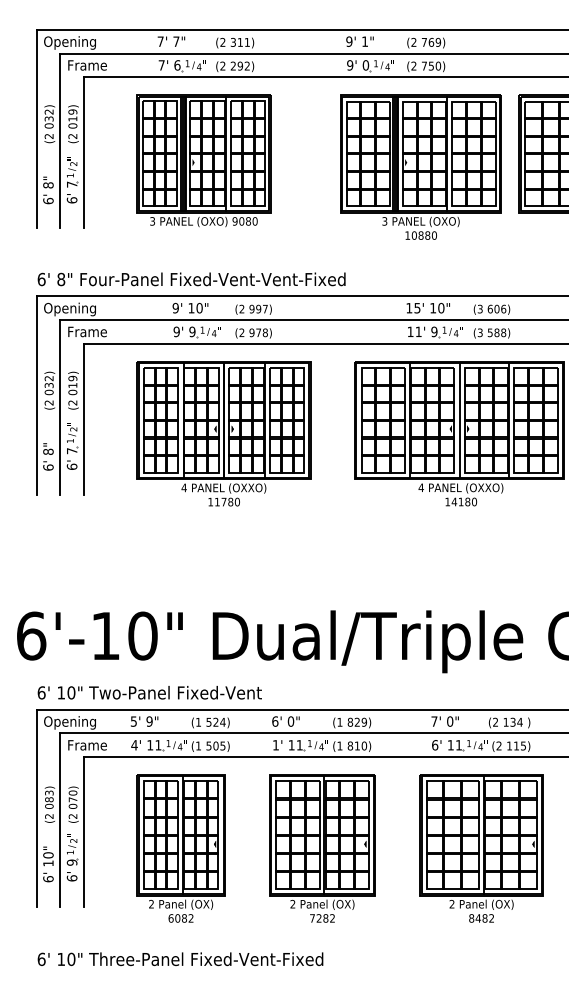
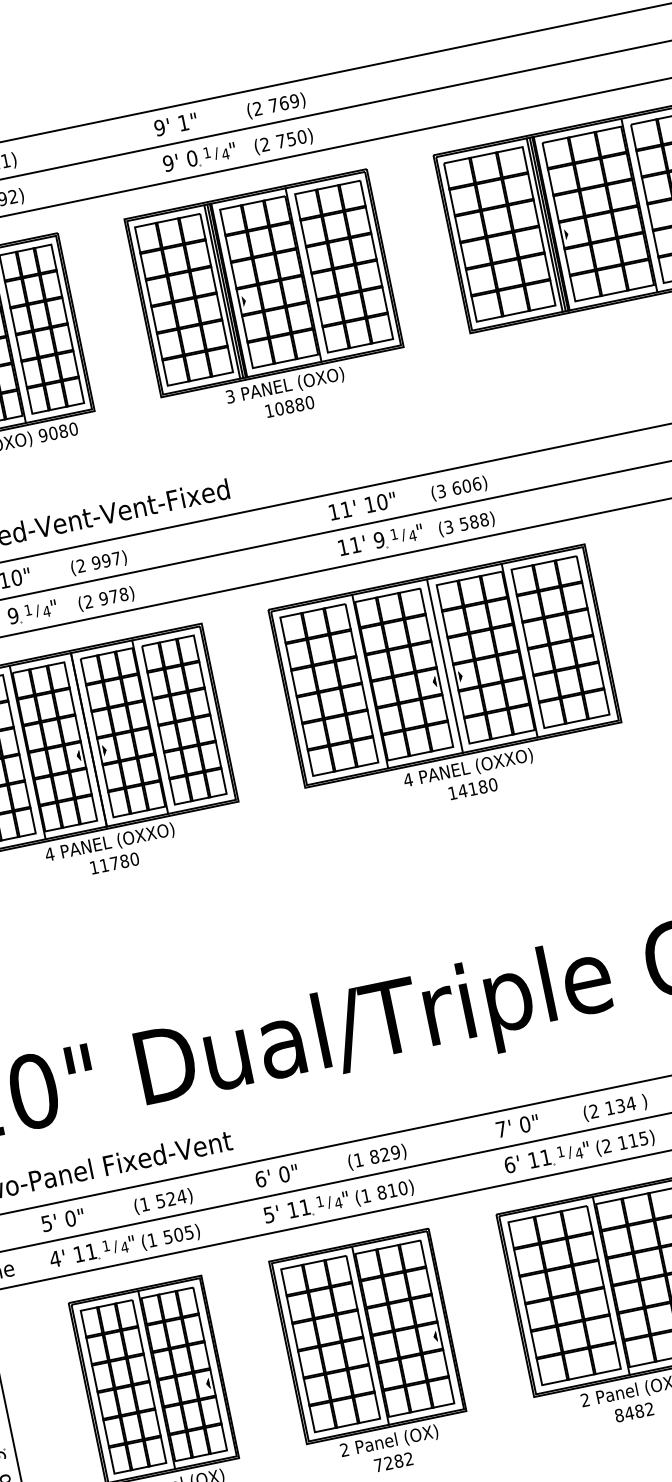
part: (420, 166) -> (267, 302), moved
text: (417, 308) -> (346, 510), 15' -> 11'
text: (149, 721) -> (70, 1218), 9" -> 0"
text: (275, 745) -> (268, 1215), 1' -> 5'

